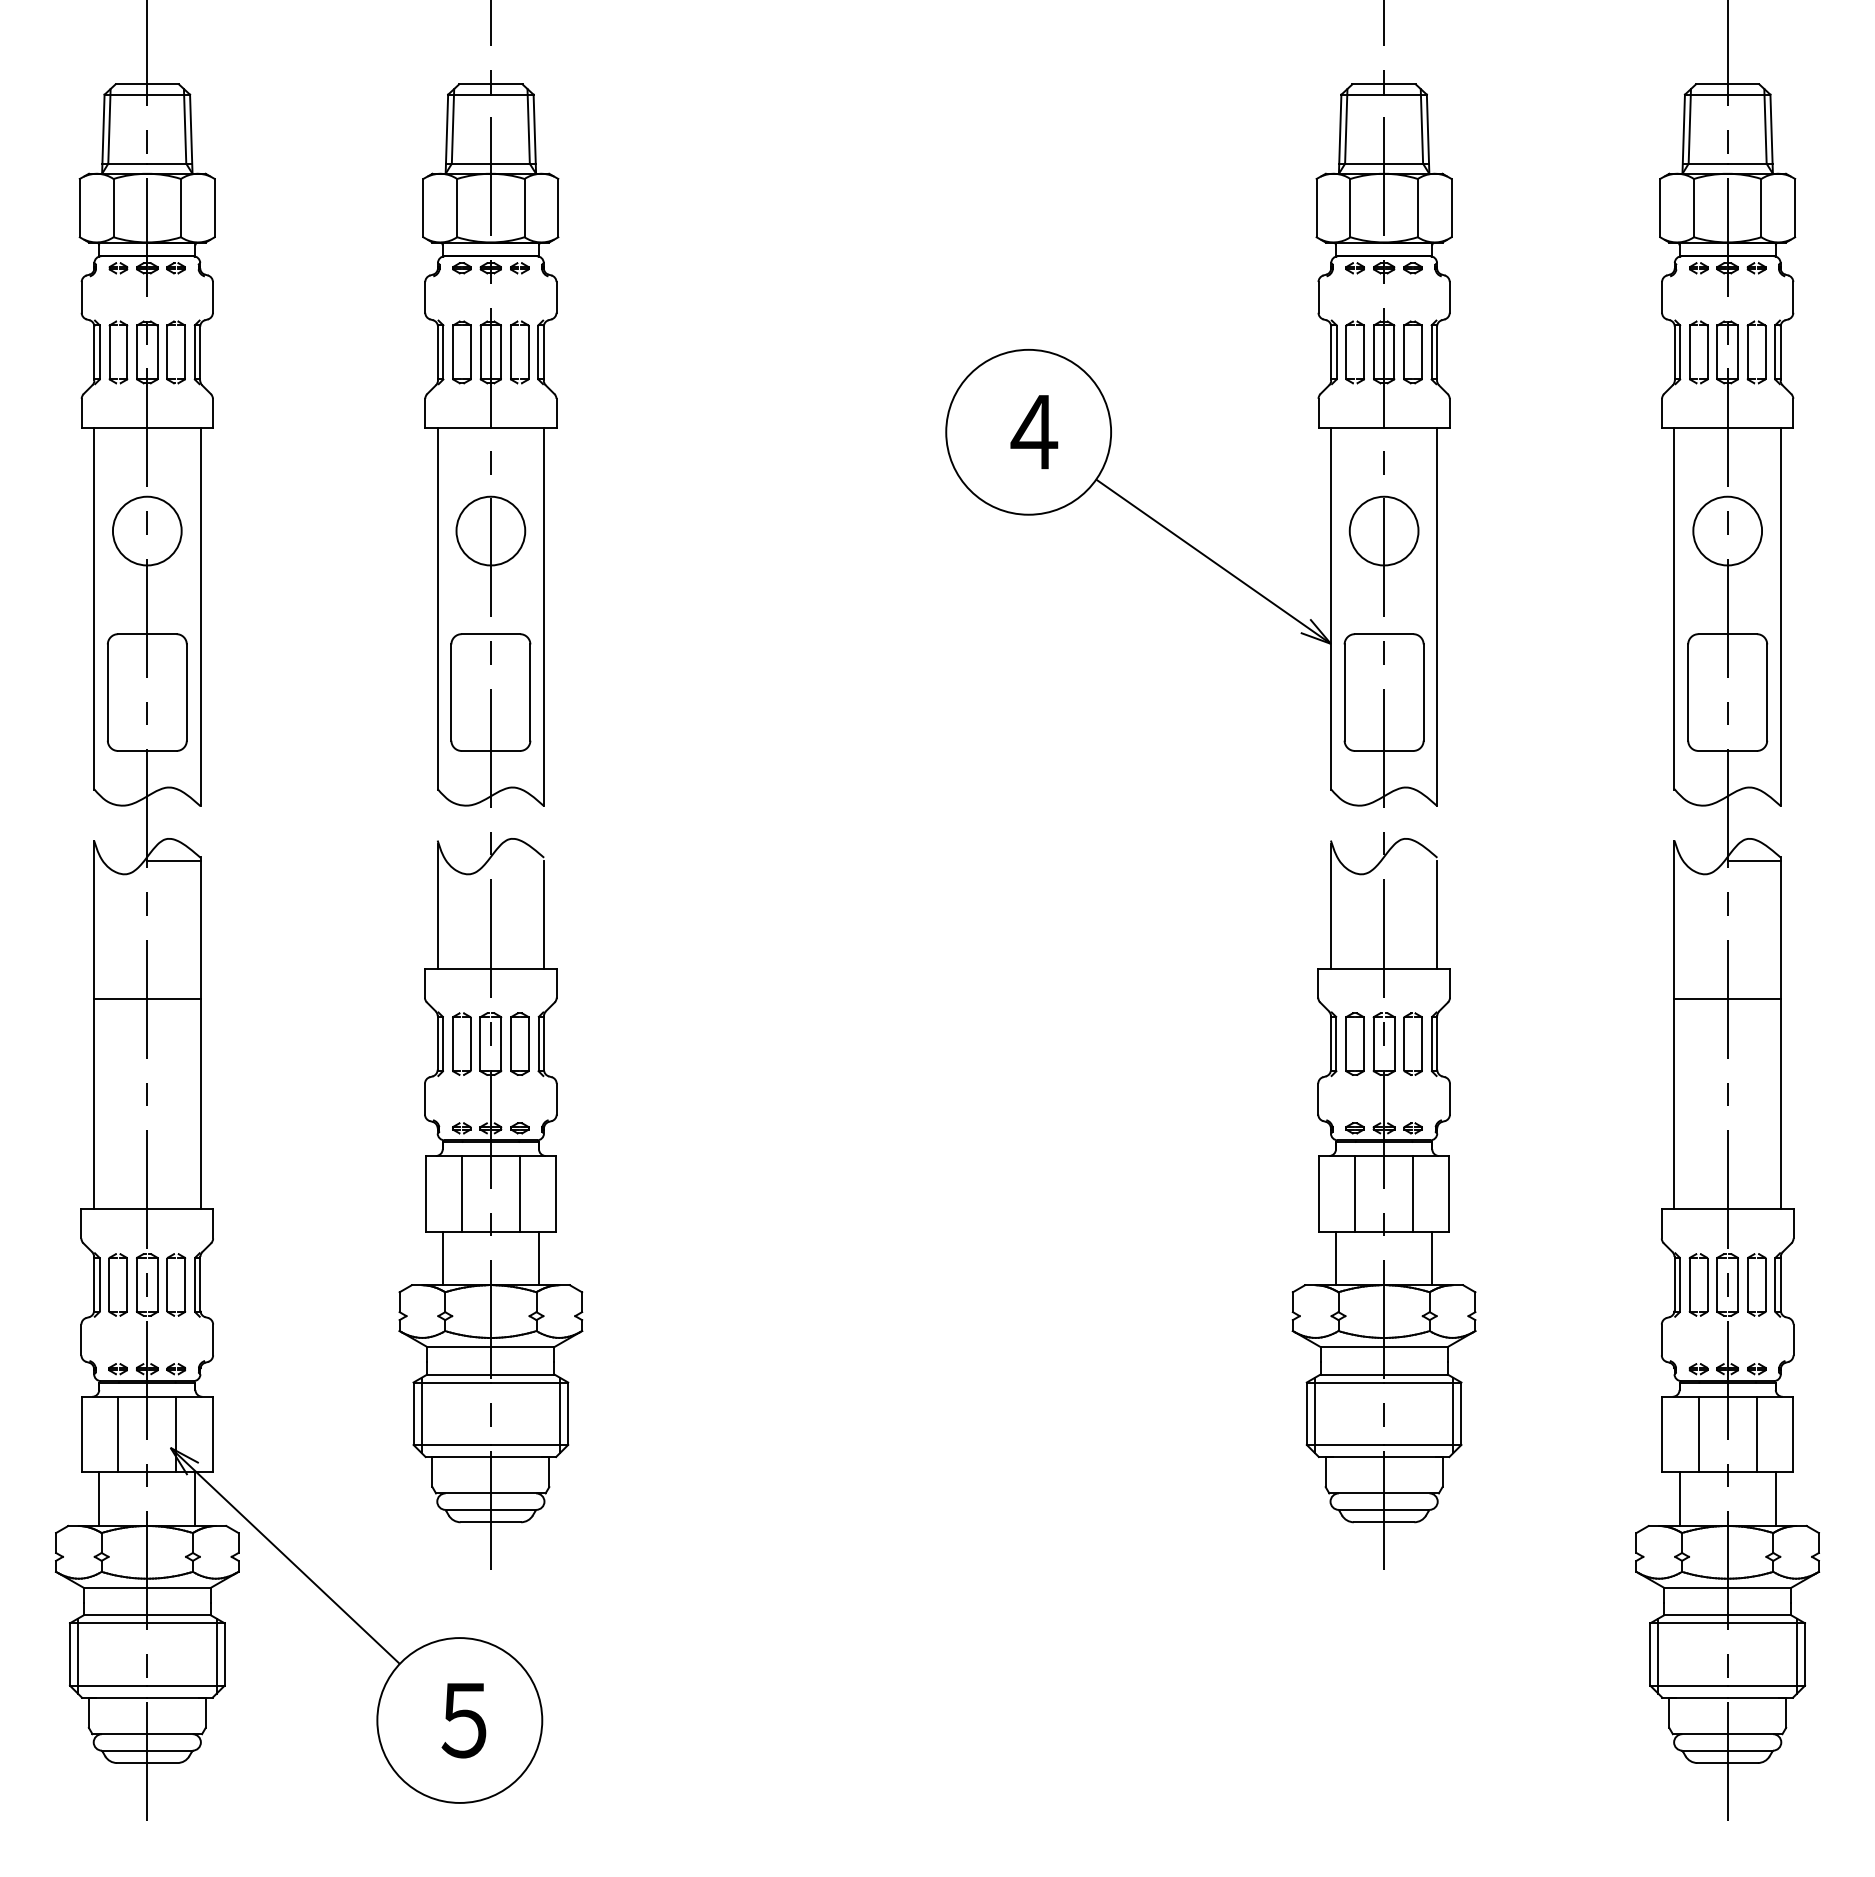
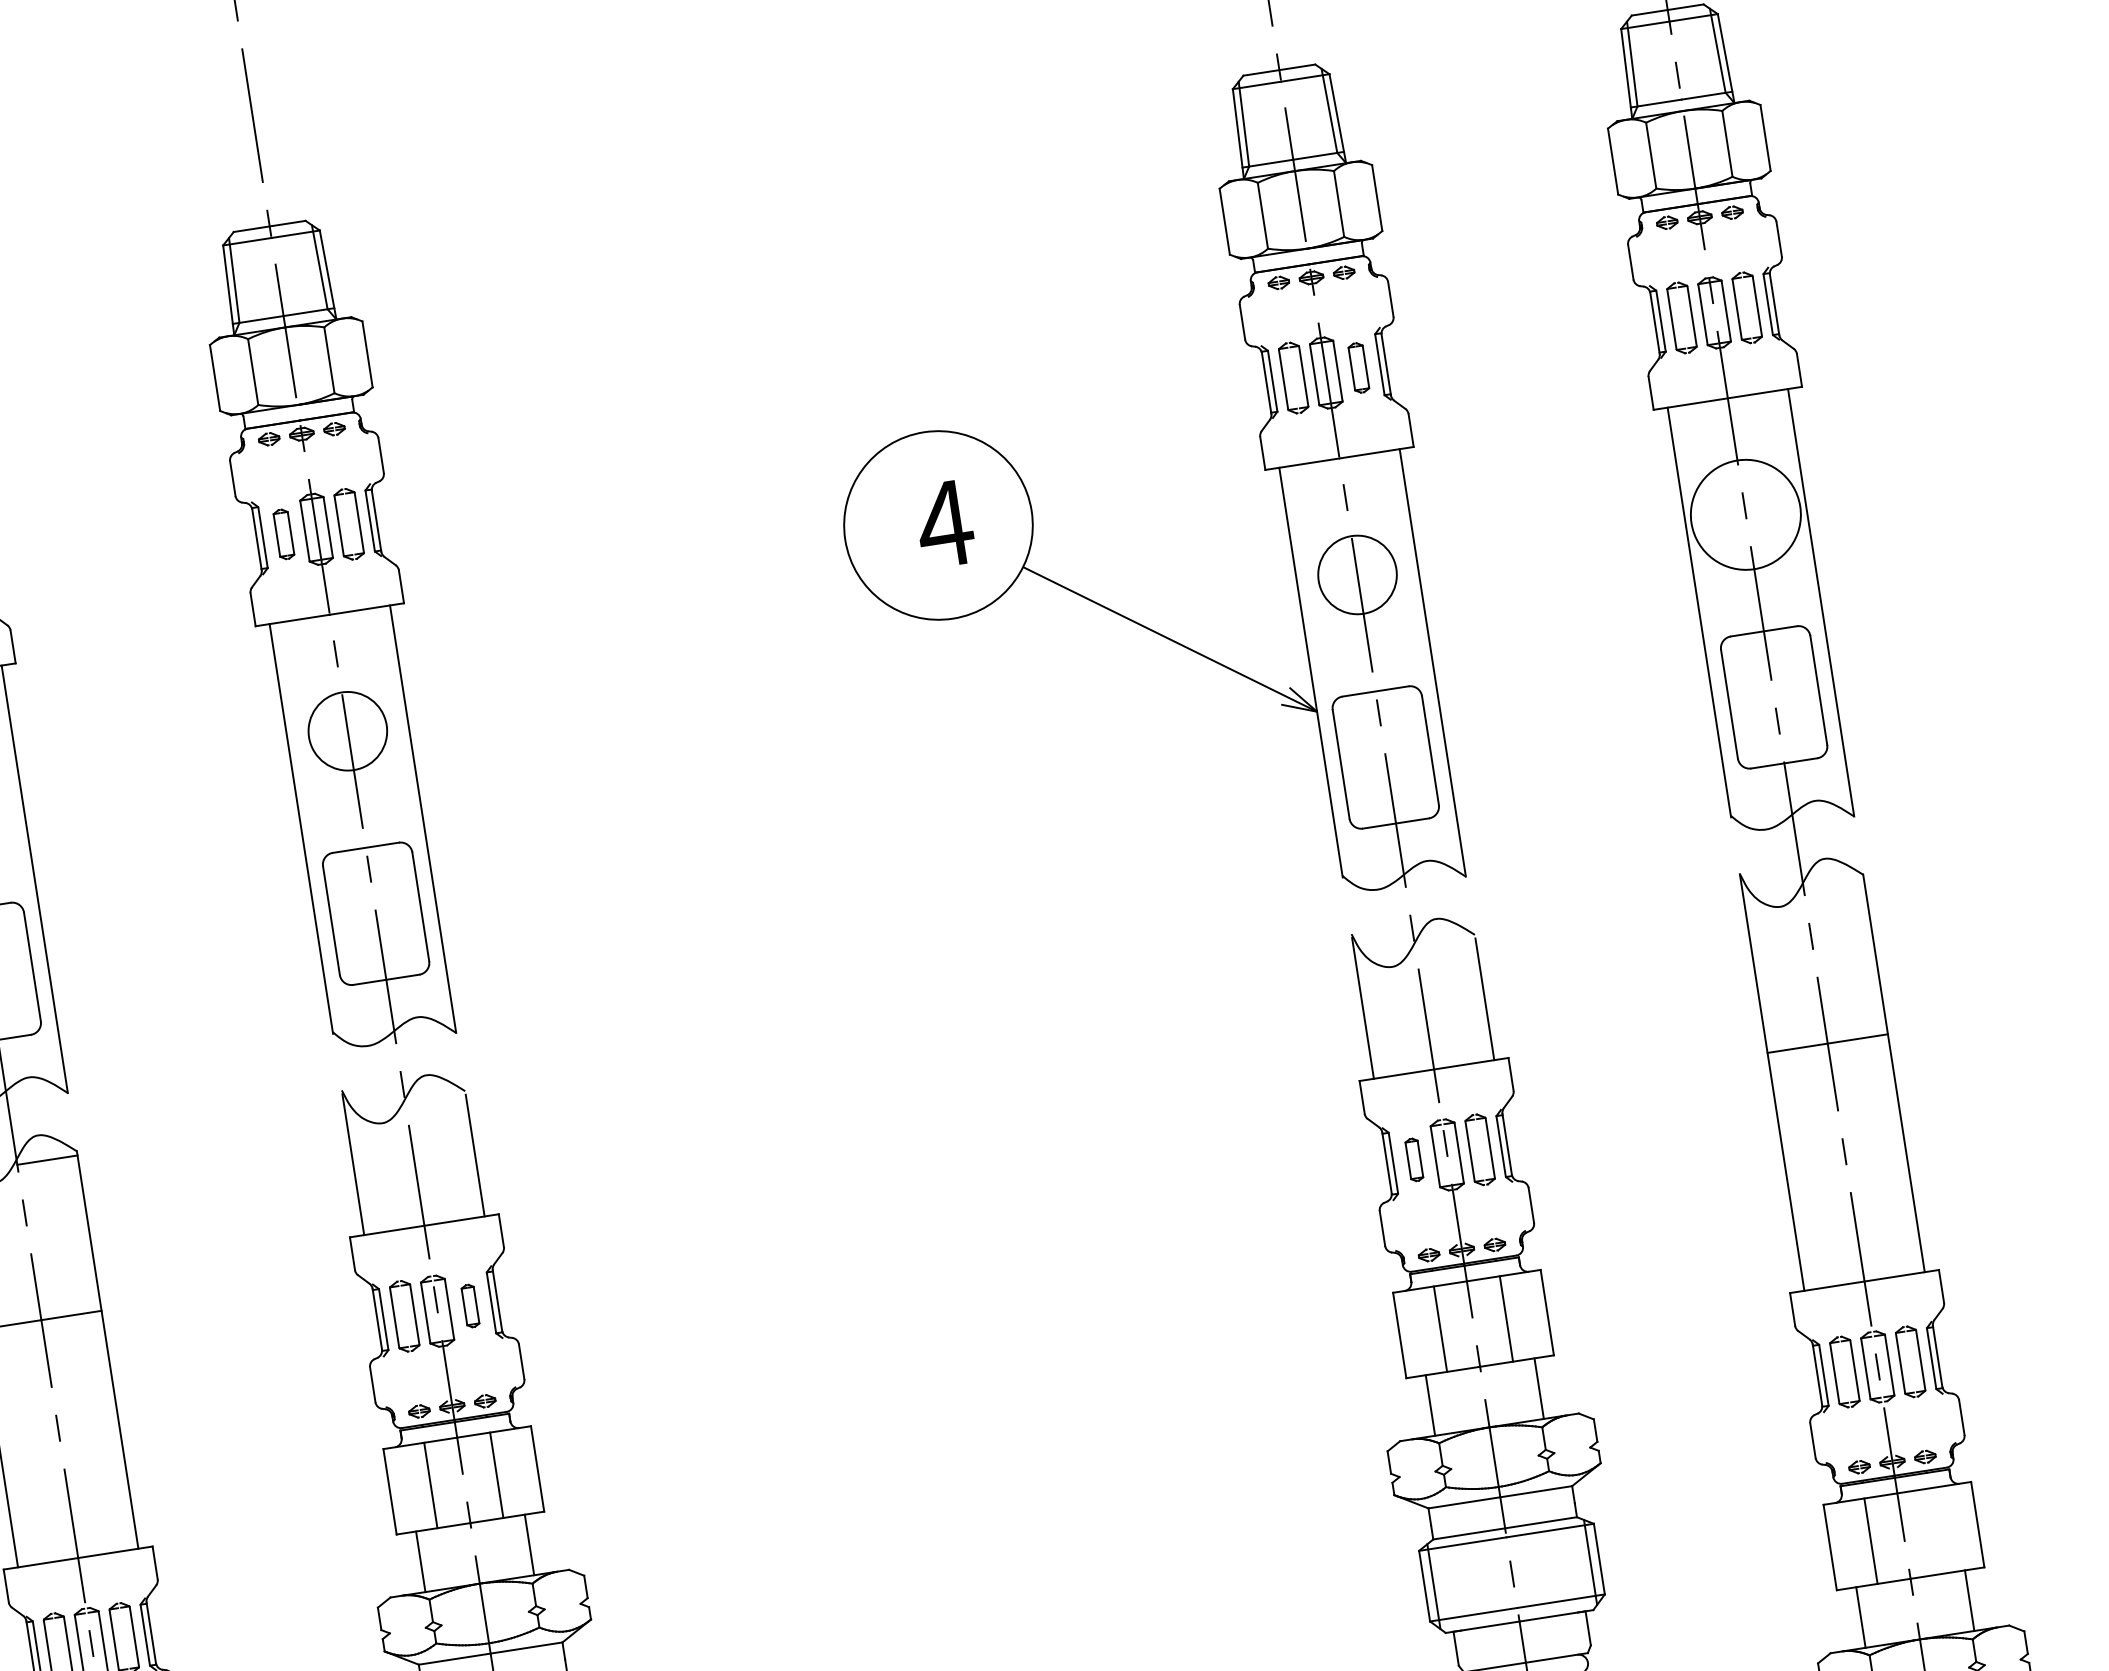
part: (461, 352) -> (283, 534), size x0.7
part: (1412, 352) -> (1358, 368), size x0.7
circle: (1727, 530) -> (1745, 514), size x1.4
line: (1753, 861) -> (1832, 883), removed
part: (519, 1043) -> (469, 1305), size x0.6
part: (1354, 1043) -> (1413, 1159), size x0.6
line: (1756, 1434) -> (1936, 1530), removed

